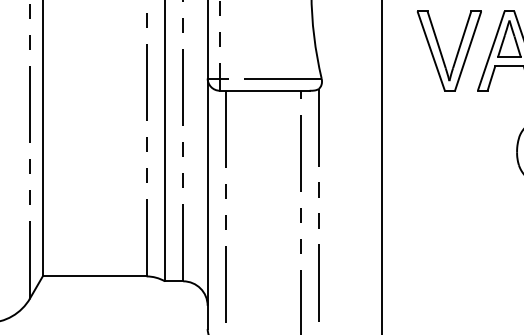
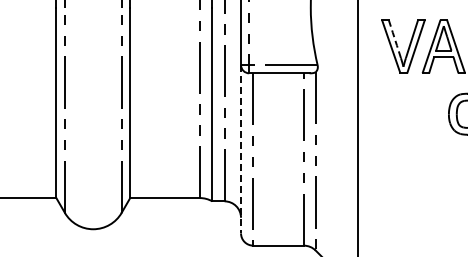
line: (436, 40) -> (394, 39), solid -> dashed
line: (208, 204) -> (241, 149), solid -> dashed

